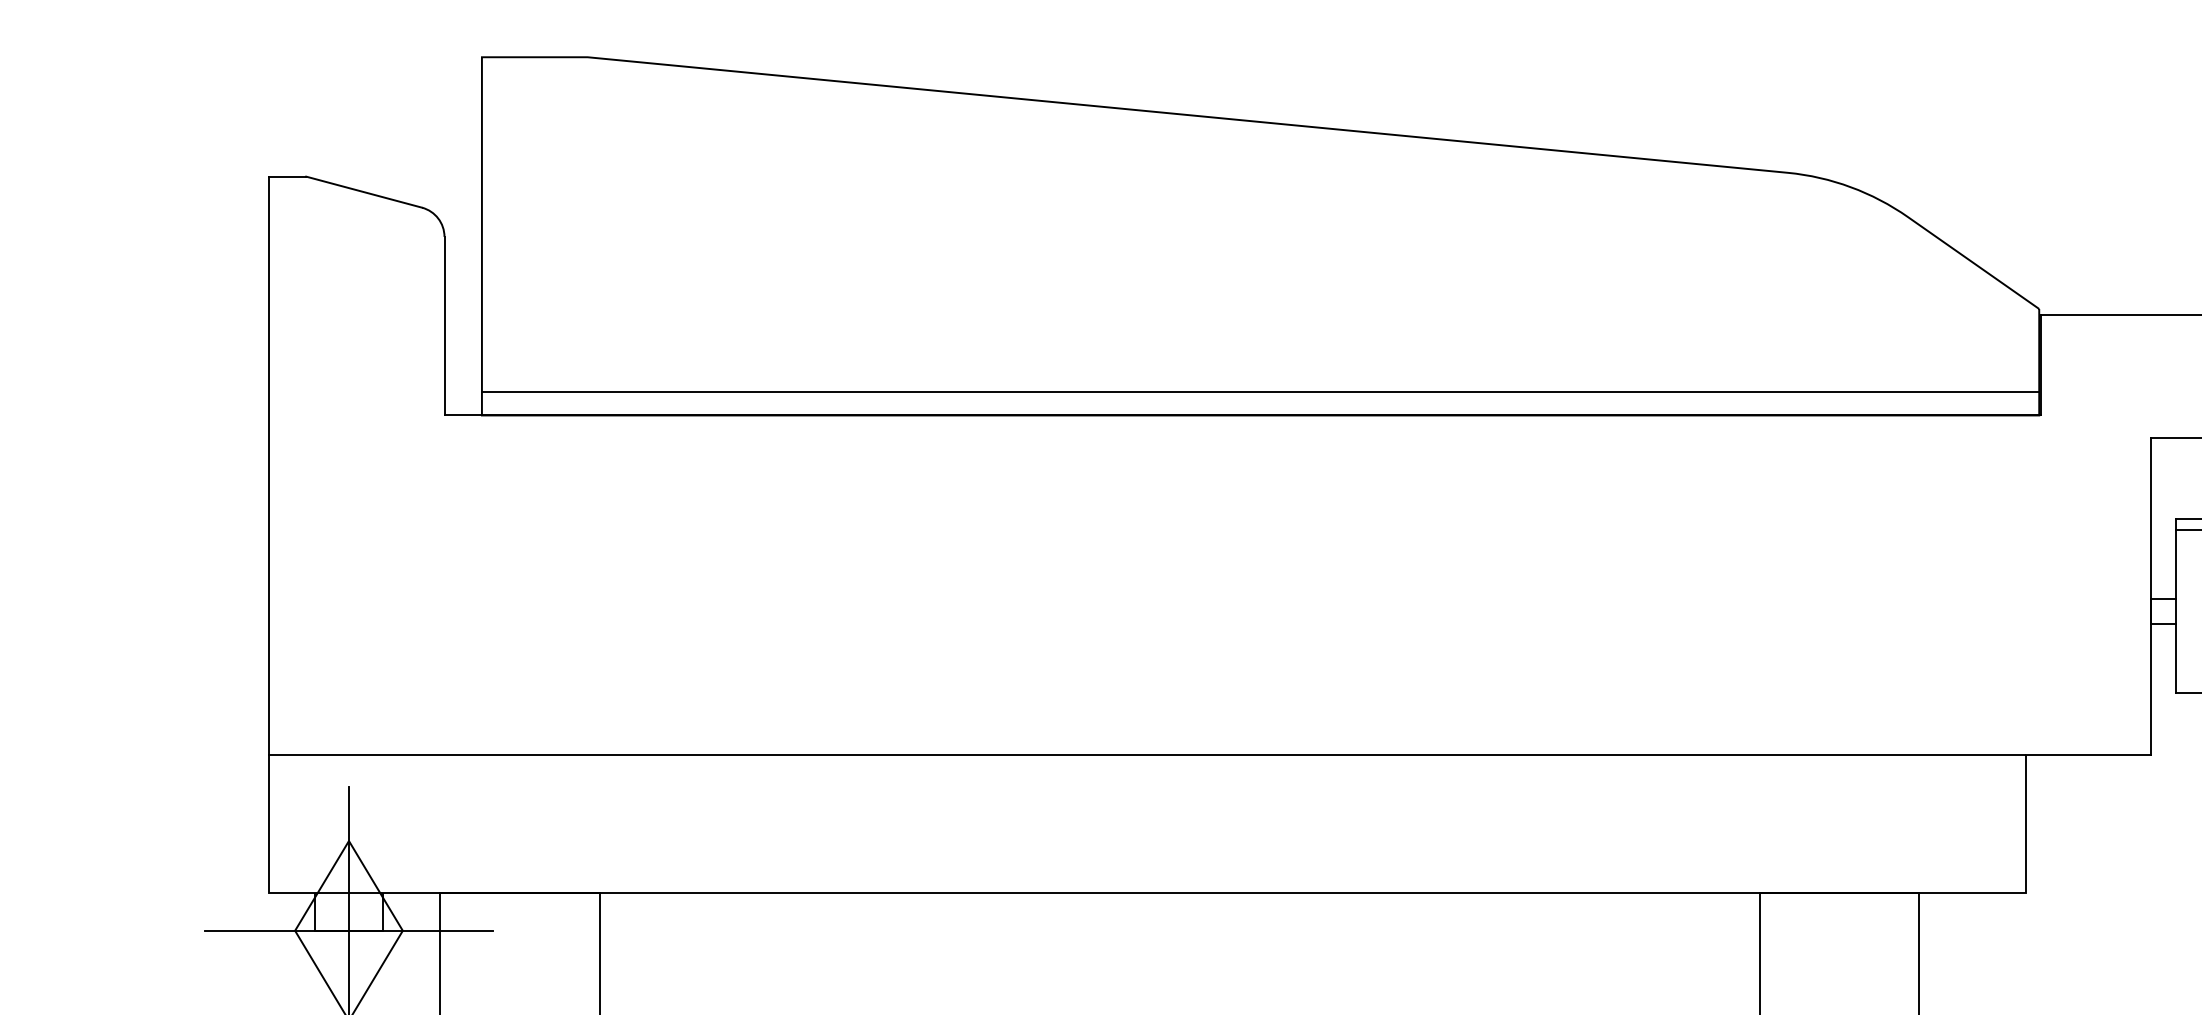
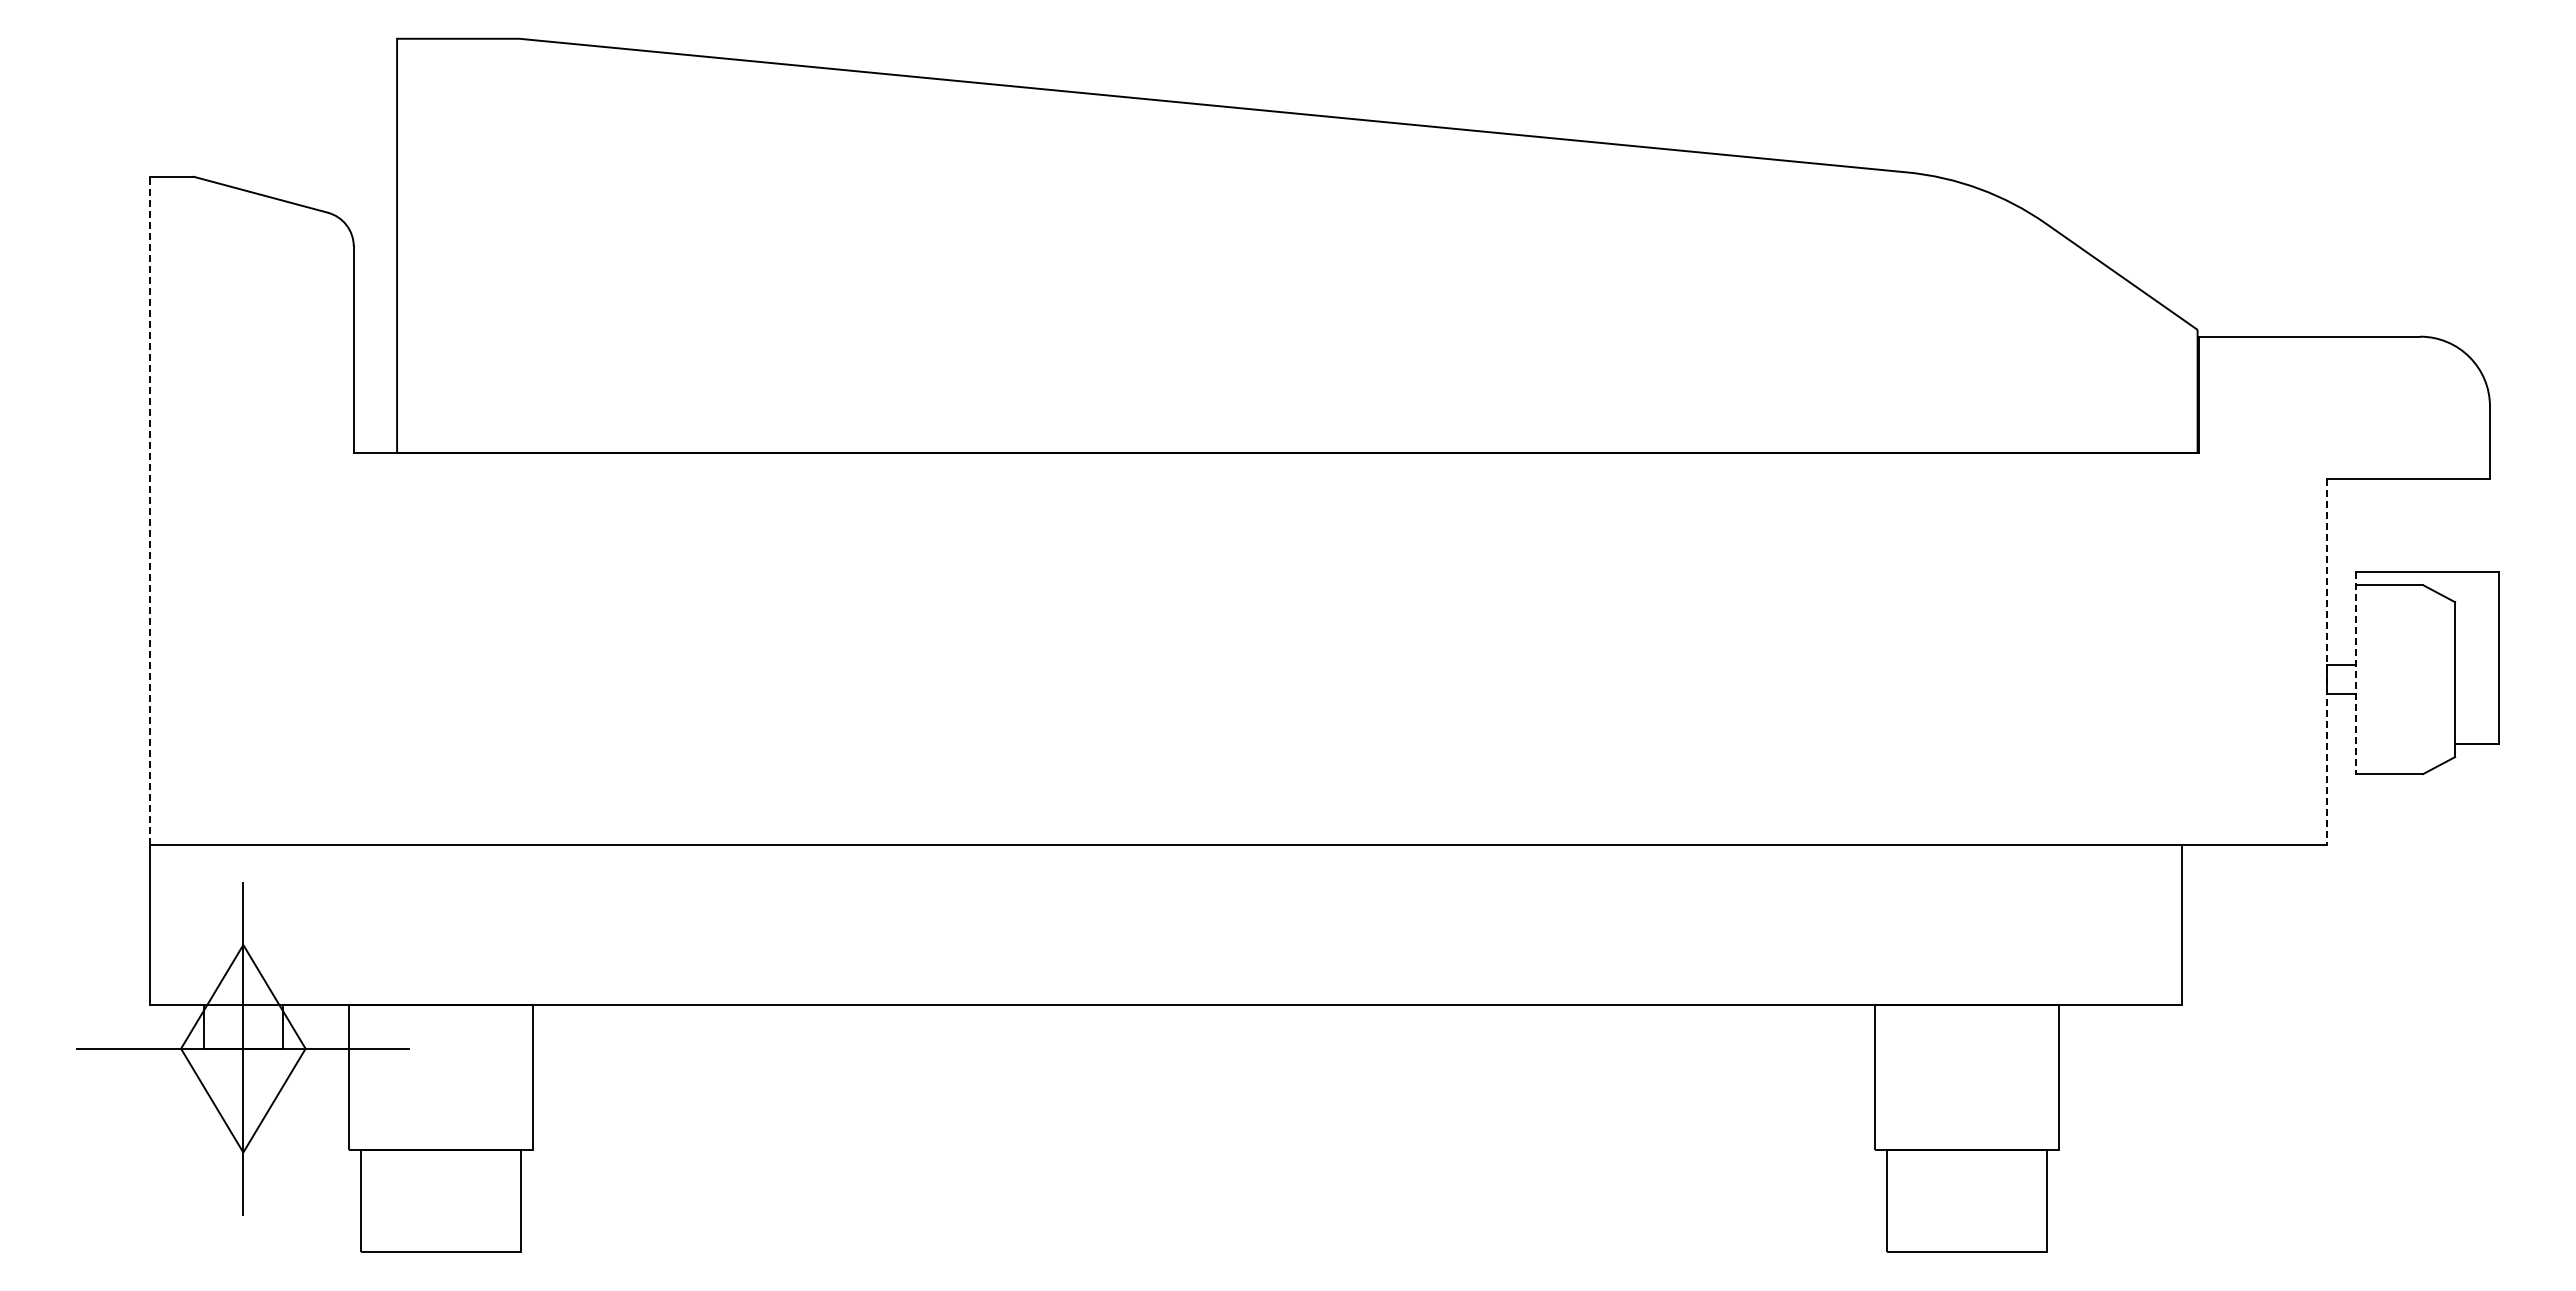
line: (1260, 391) -> (1297, 425), removed
line: (268, 465) -> (150, 510), solid -> dashed
line: (2151, 596) -> (2327, 662), solid -> dashed
line: (2176, 606) -> (2356, 673), solid -> dashed

